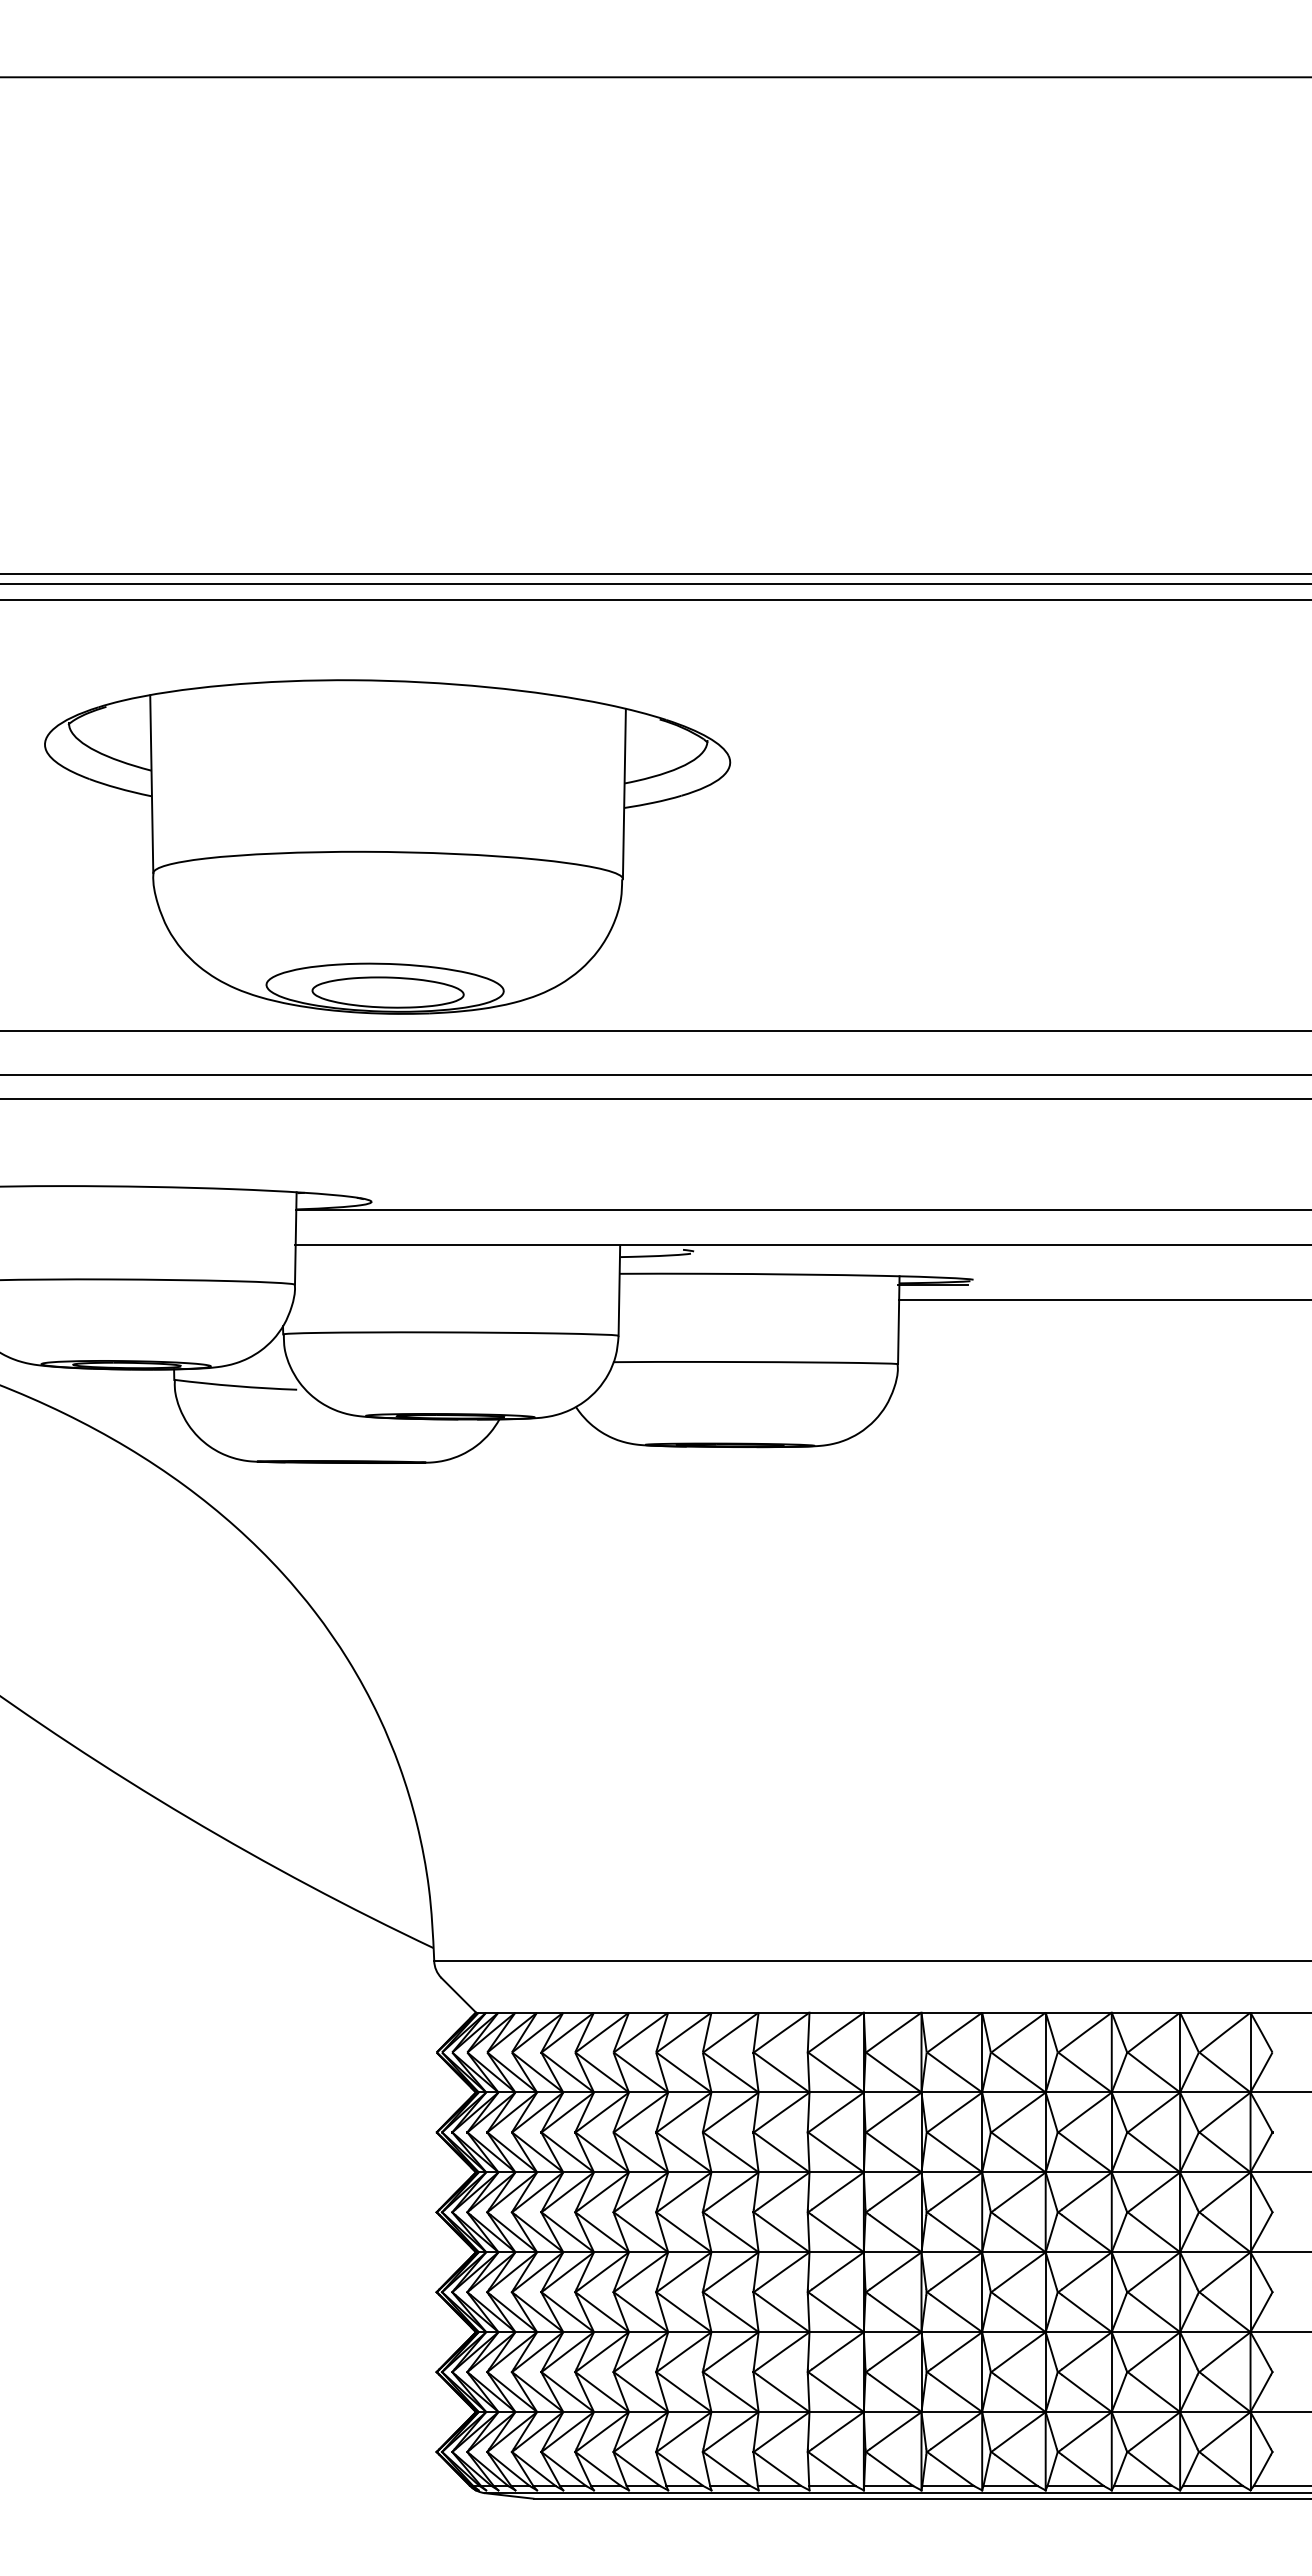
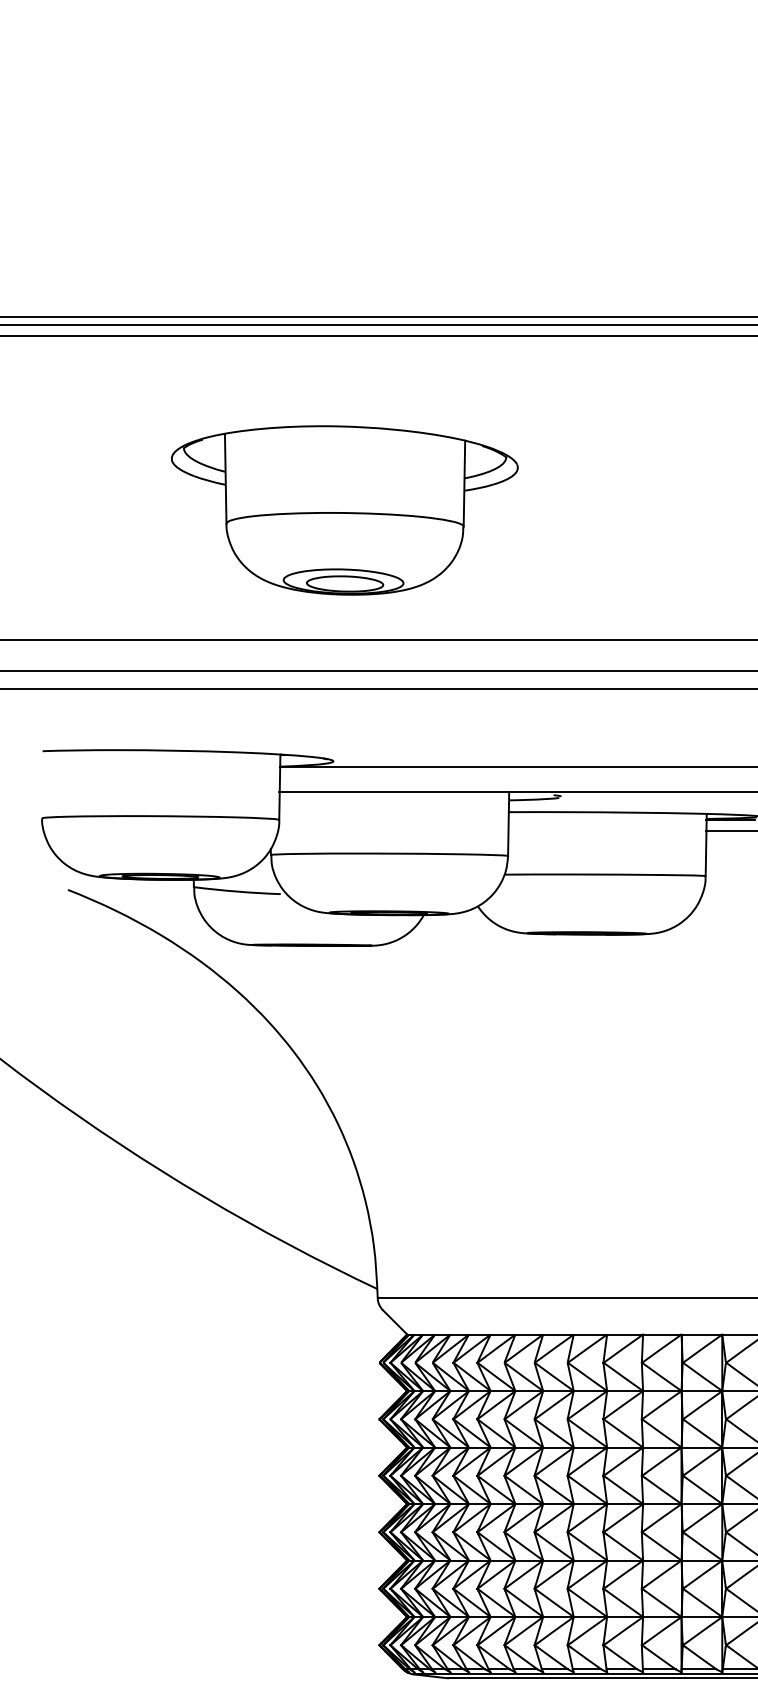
part: (387, 847) -> (344, 510), size x0.71

